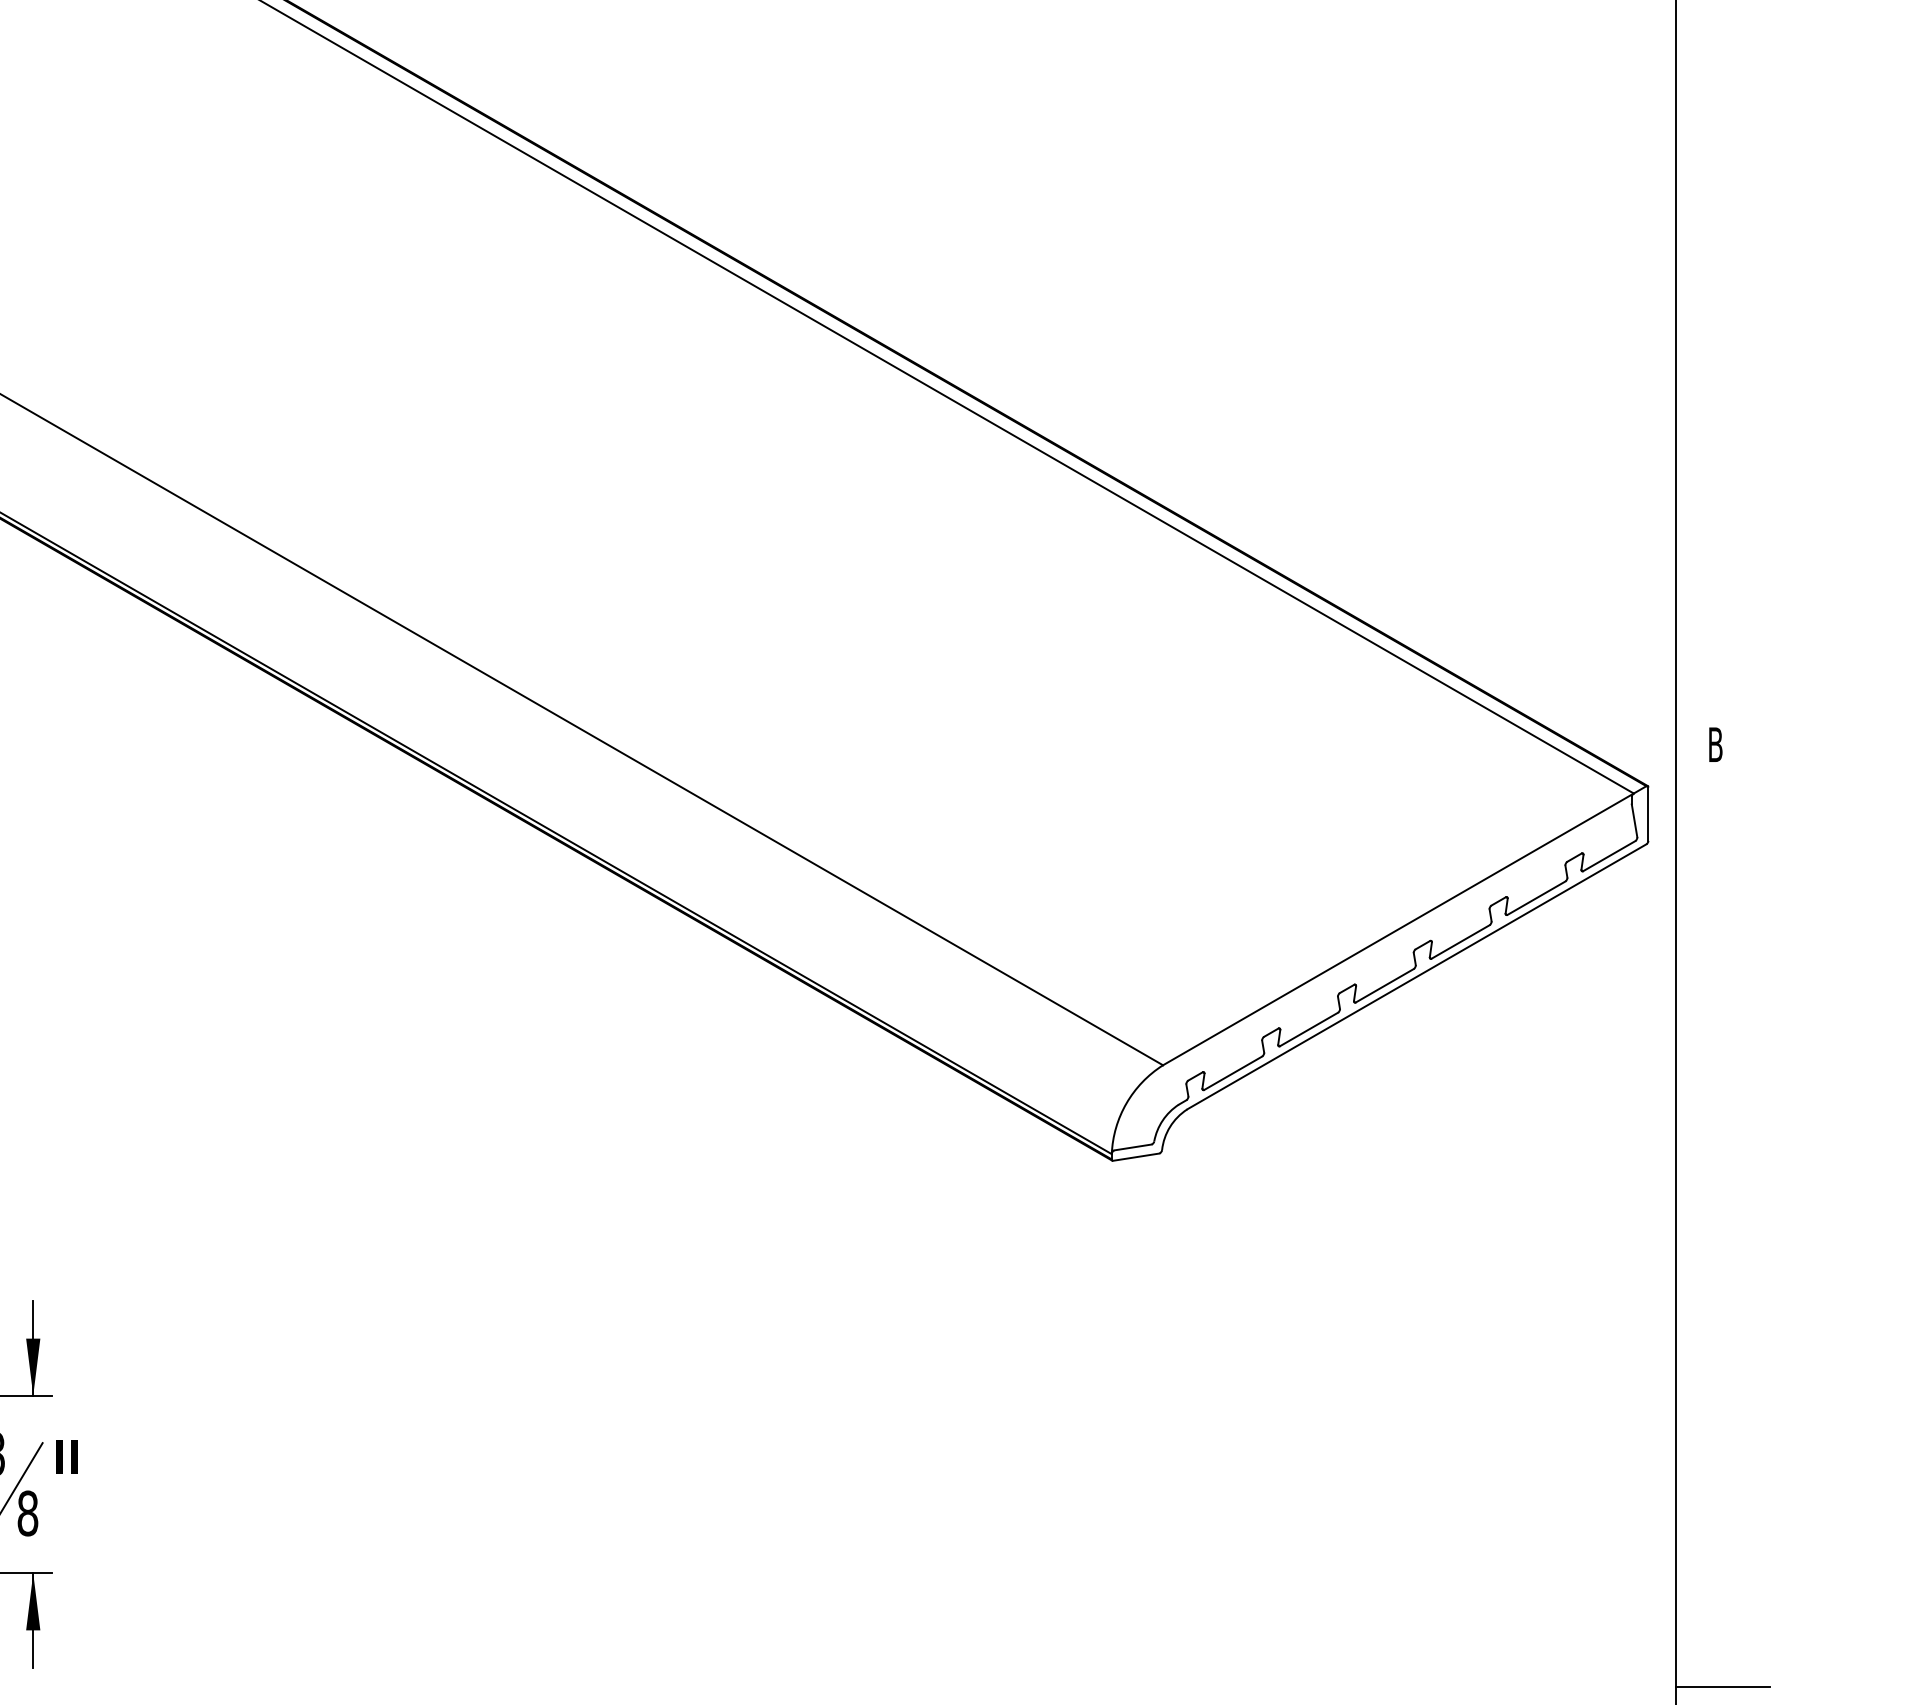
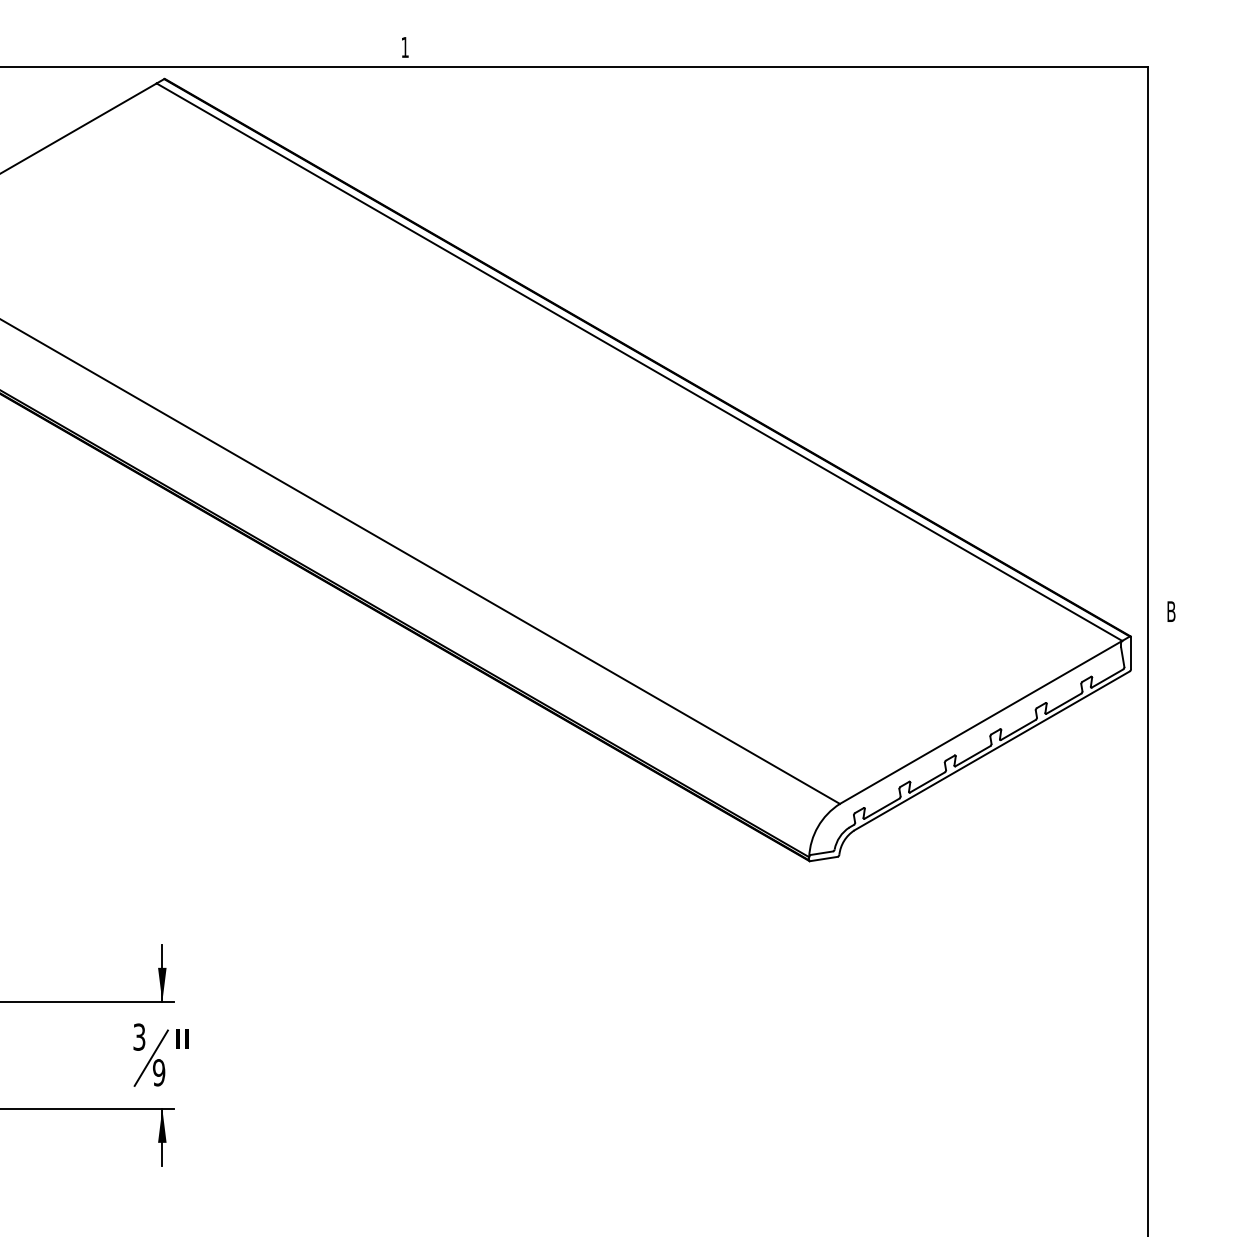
text: (28, 1513) -> (159, 1072), 8 -> 9
line: (1722, 1686) -> (1175, 1176), removed

